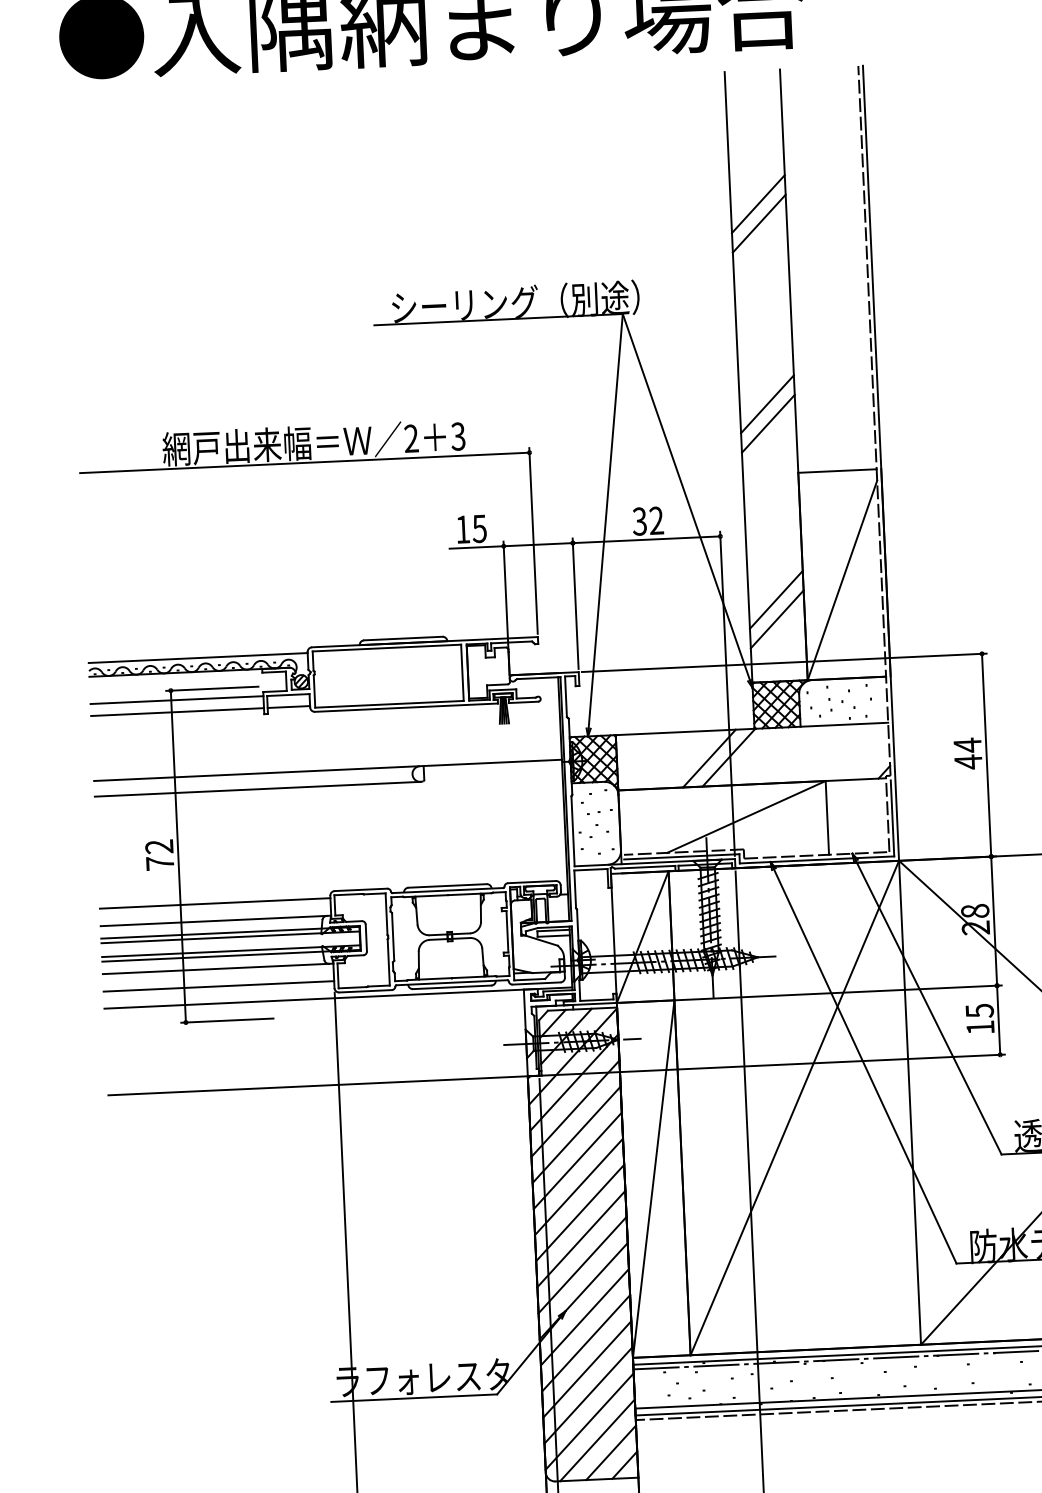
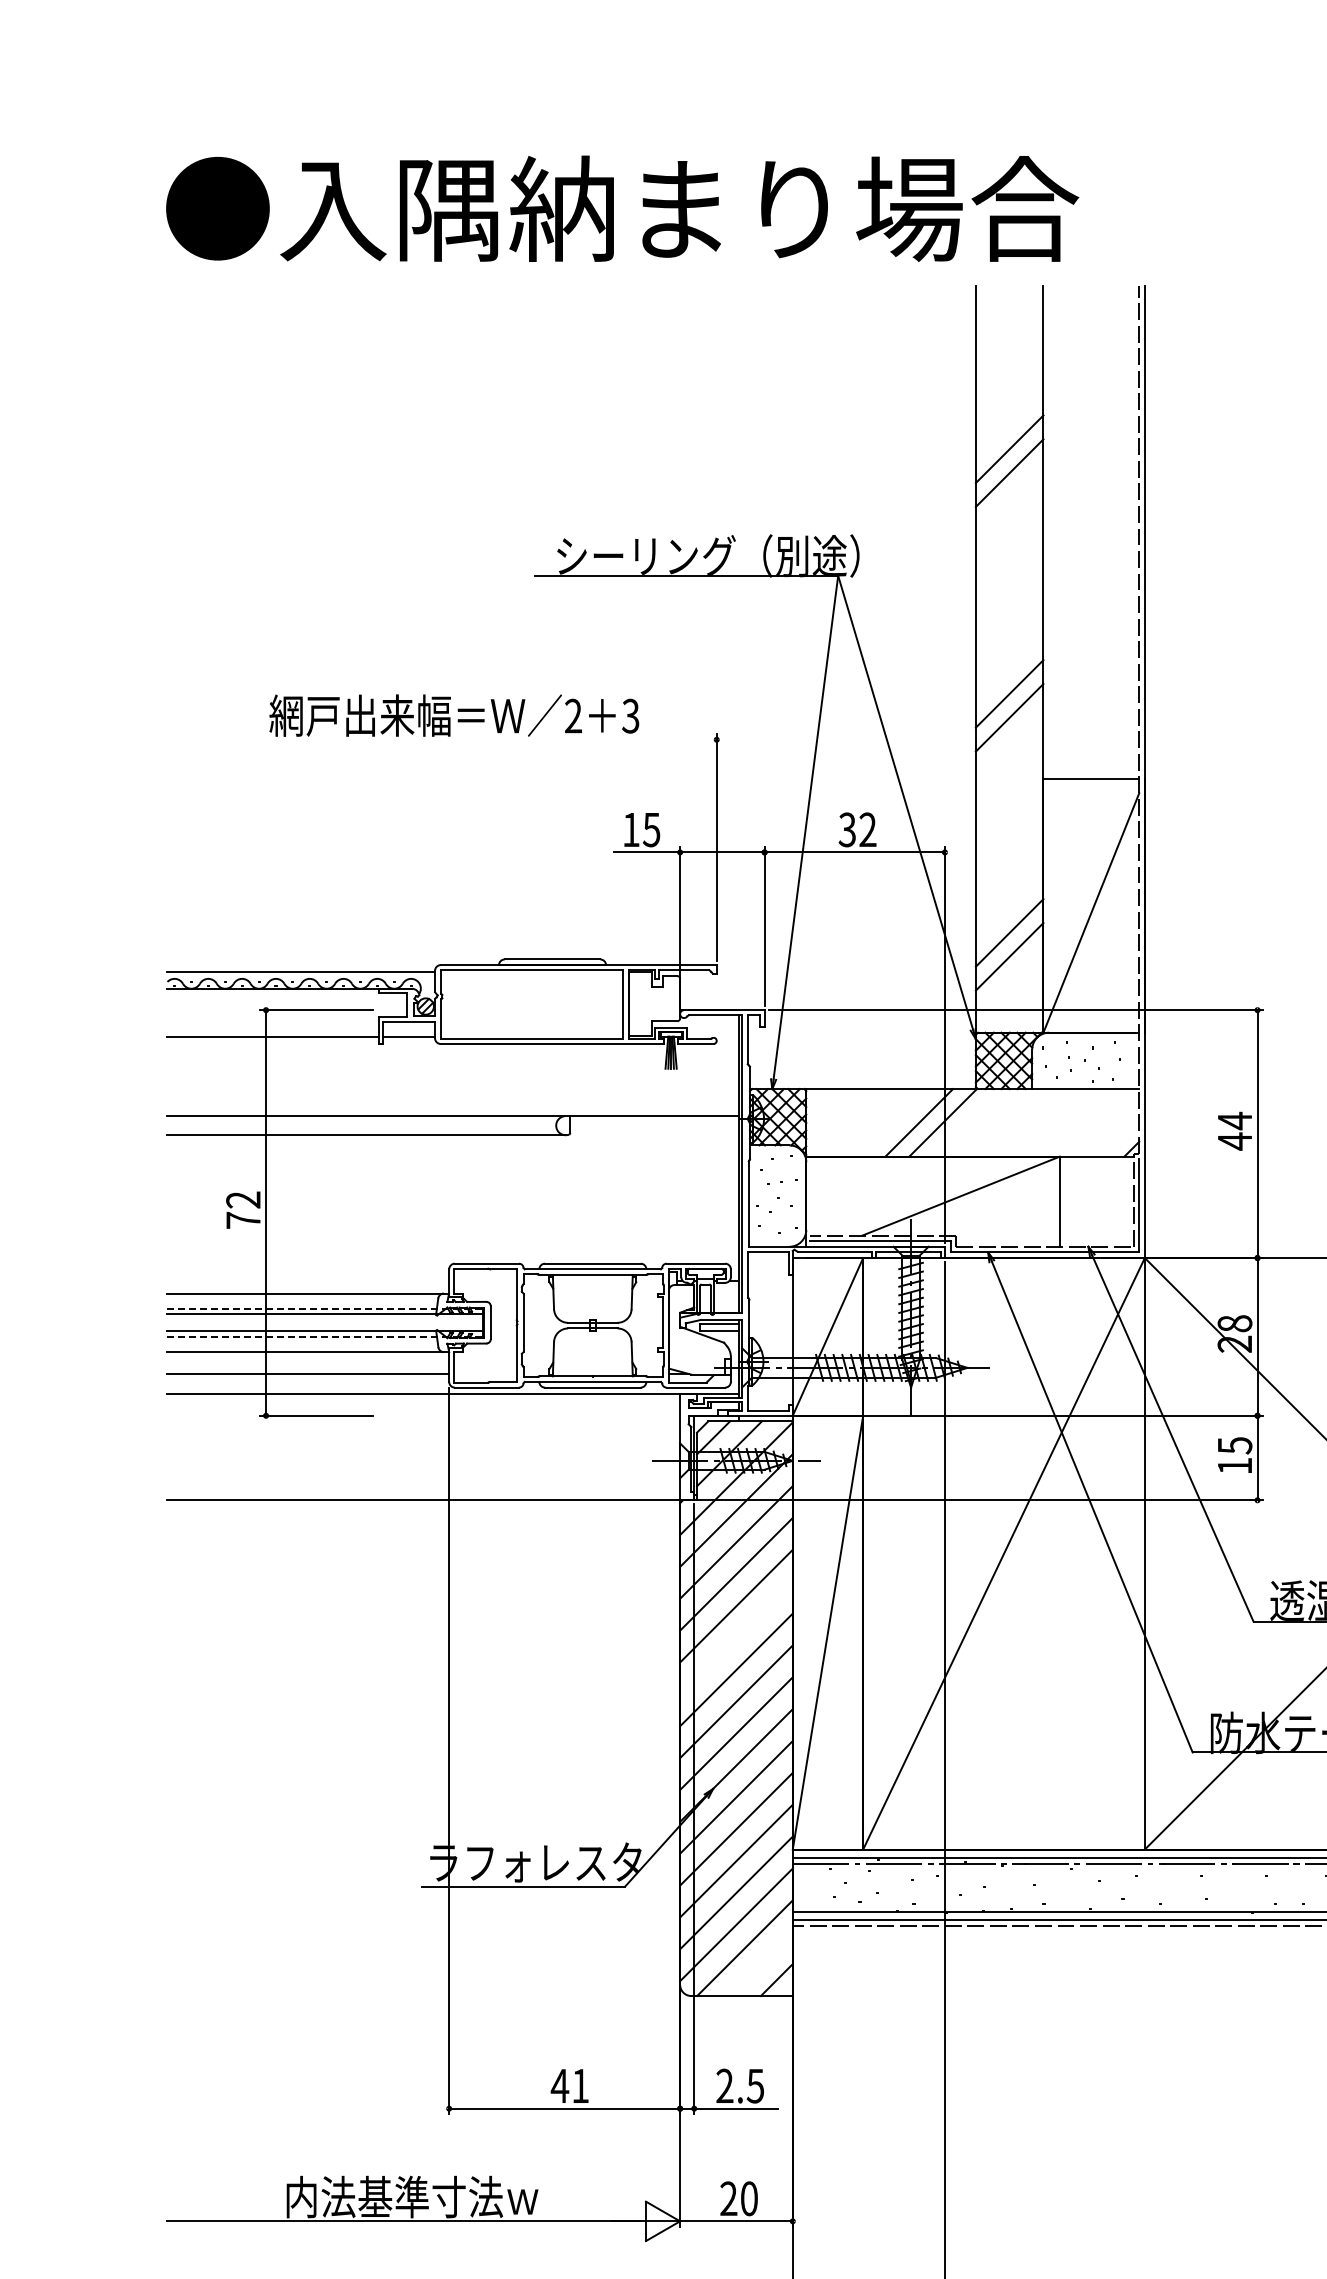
line: (304, 462) -> (441, 739), removed
line: (176, 700) -> (272, 1022), removed
line: (215, 903) -> (308, 1272), removed
line: (230, 932) -> (325, 1308), solid -> dashed
line: (231, 955) -> (325, 1336), solid -> dashed
line: (579, 1186) -> (736, 1637), removed
line: (610, 1453) -> (760, 1964), removed

